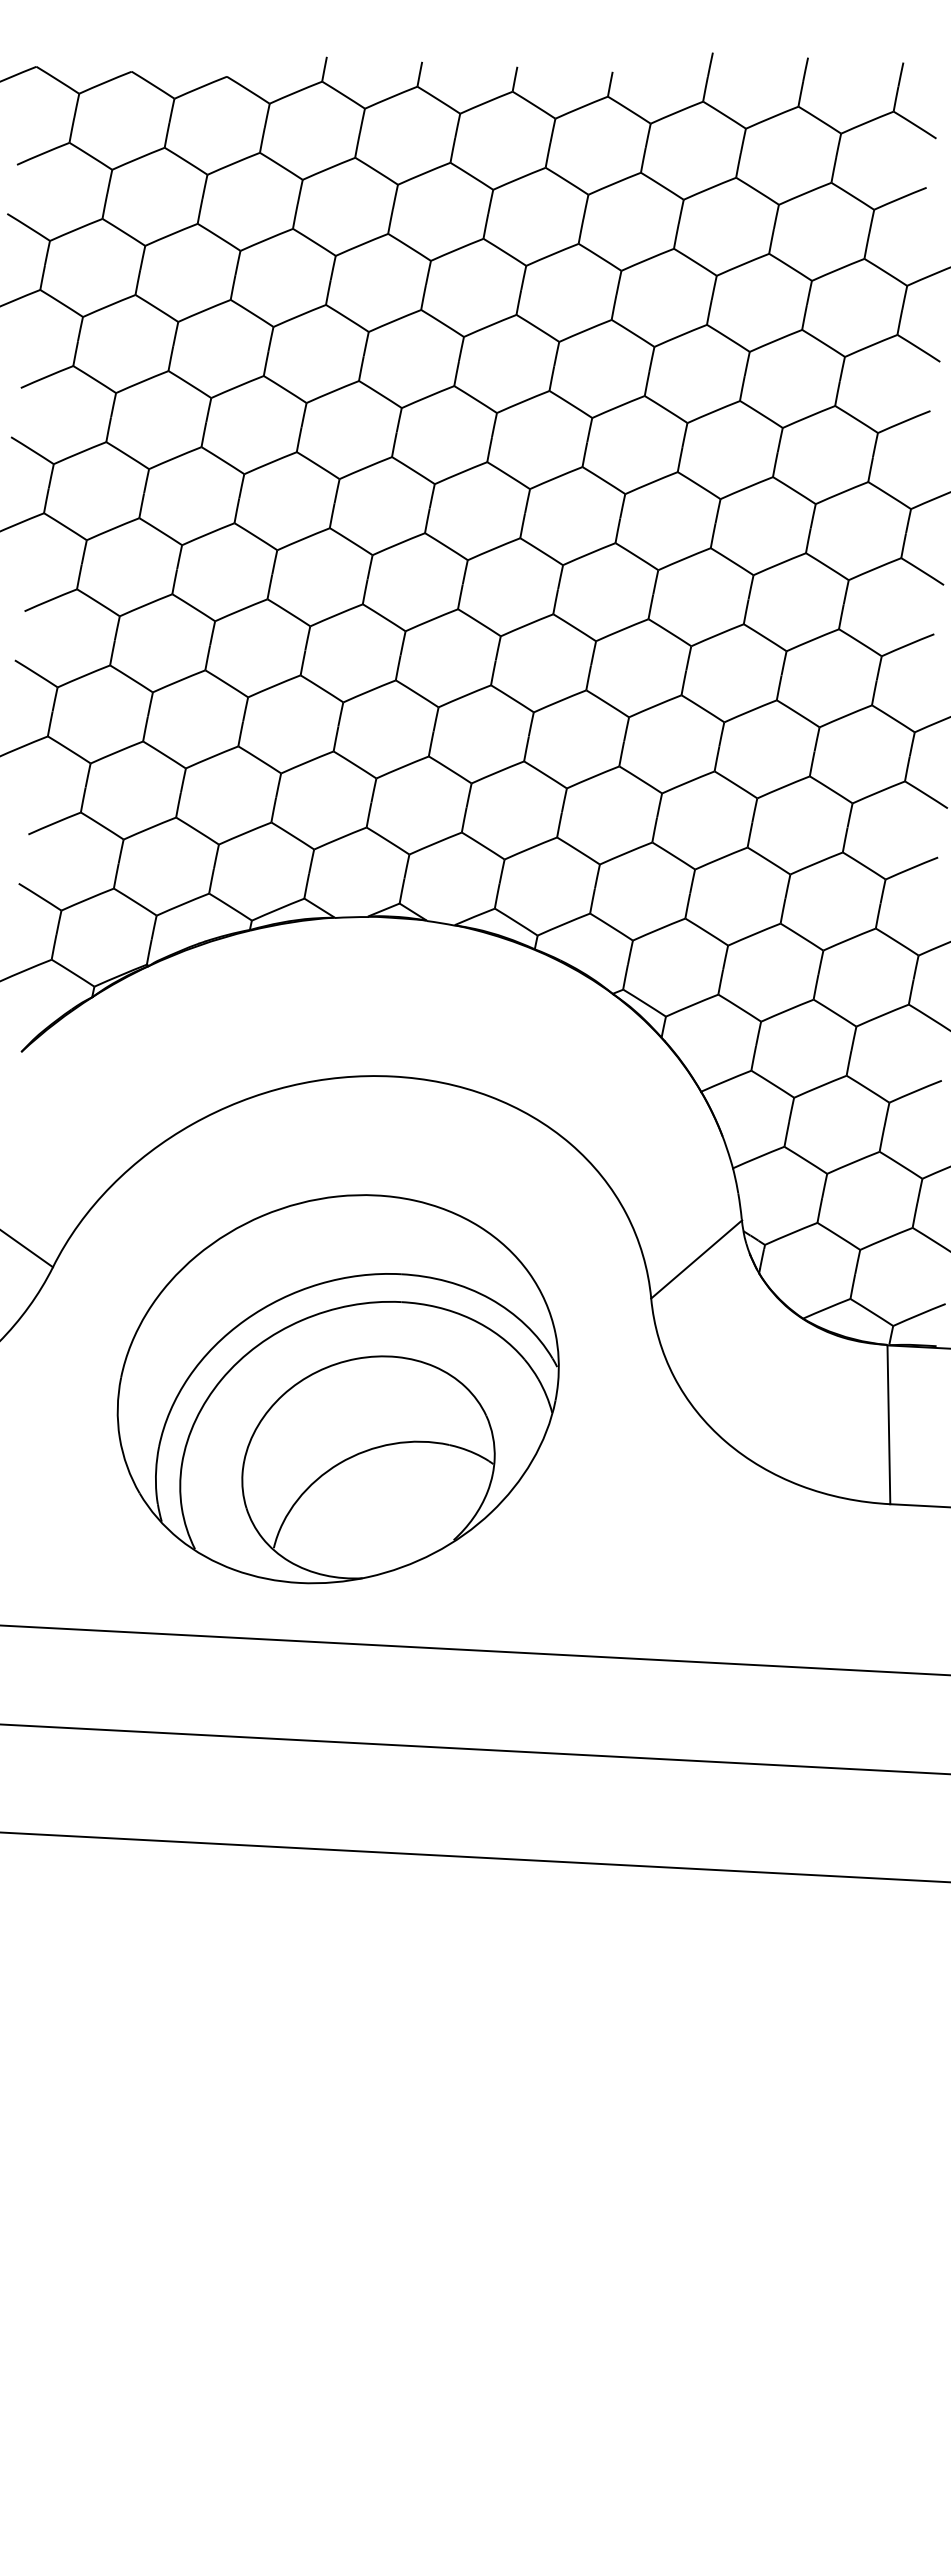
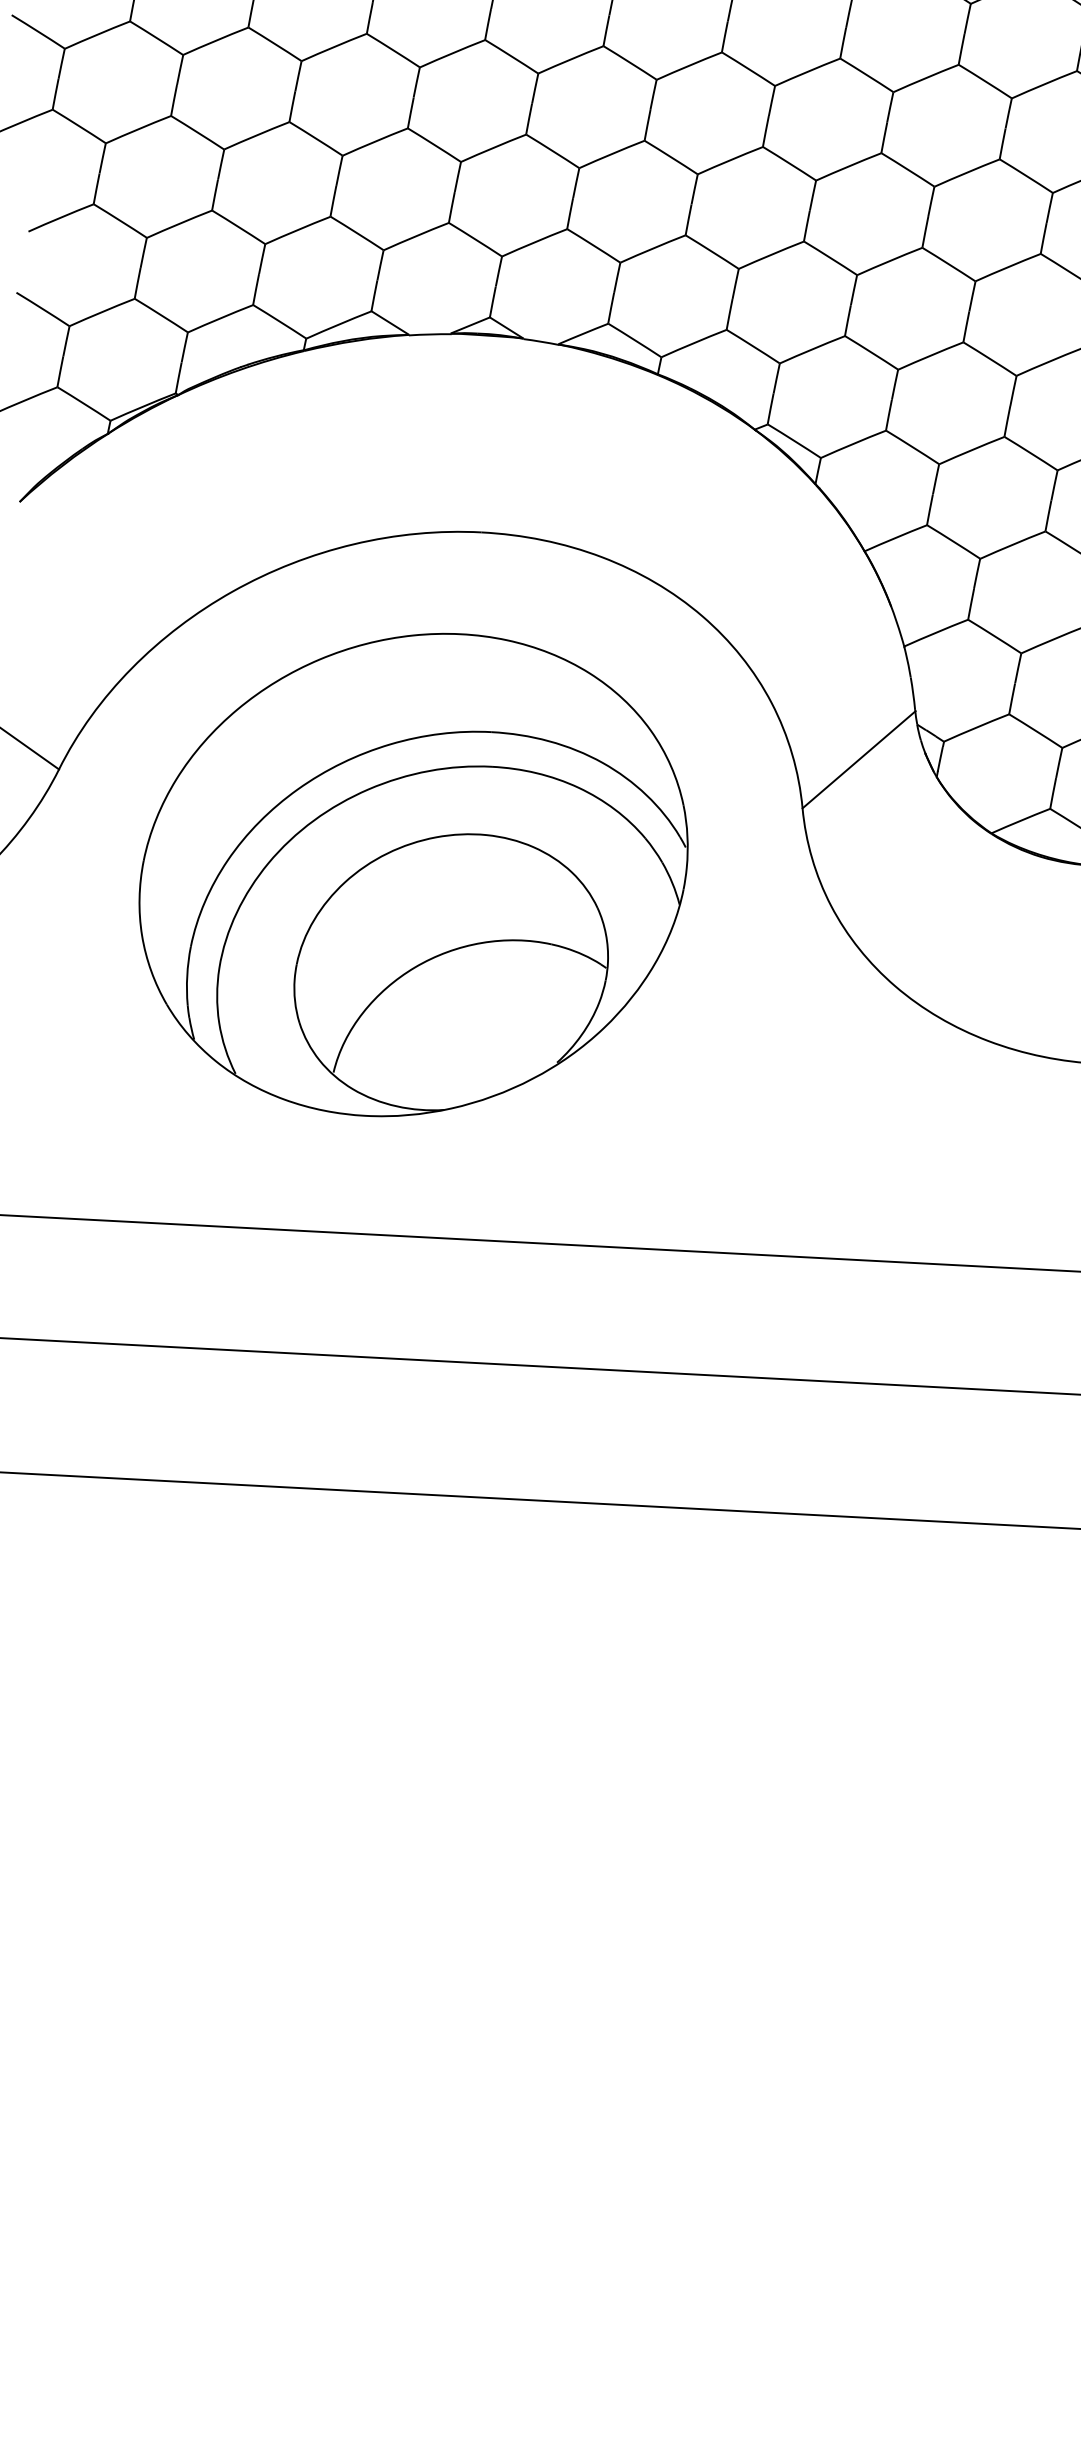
part: (337, 1389) -> (412, 875), moved

